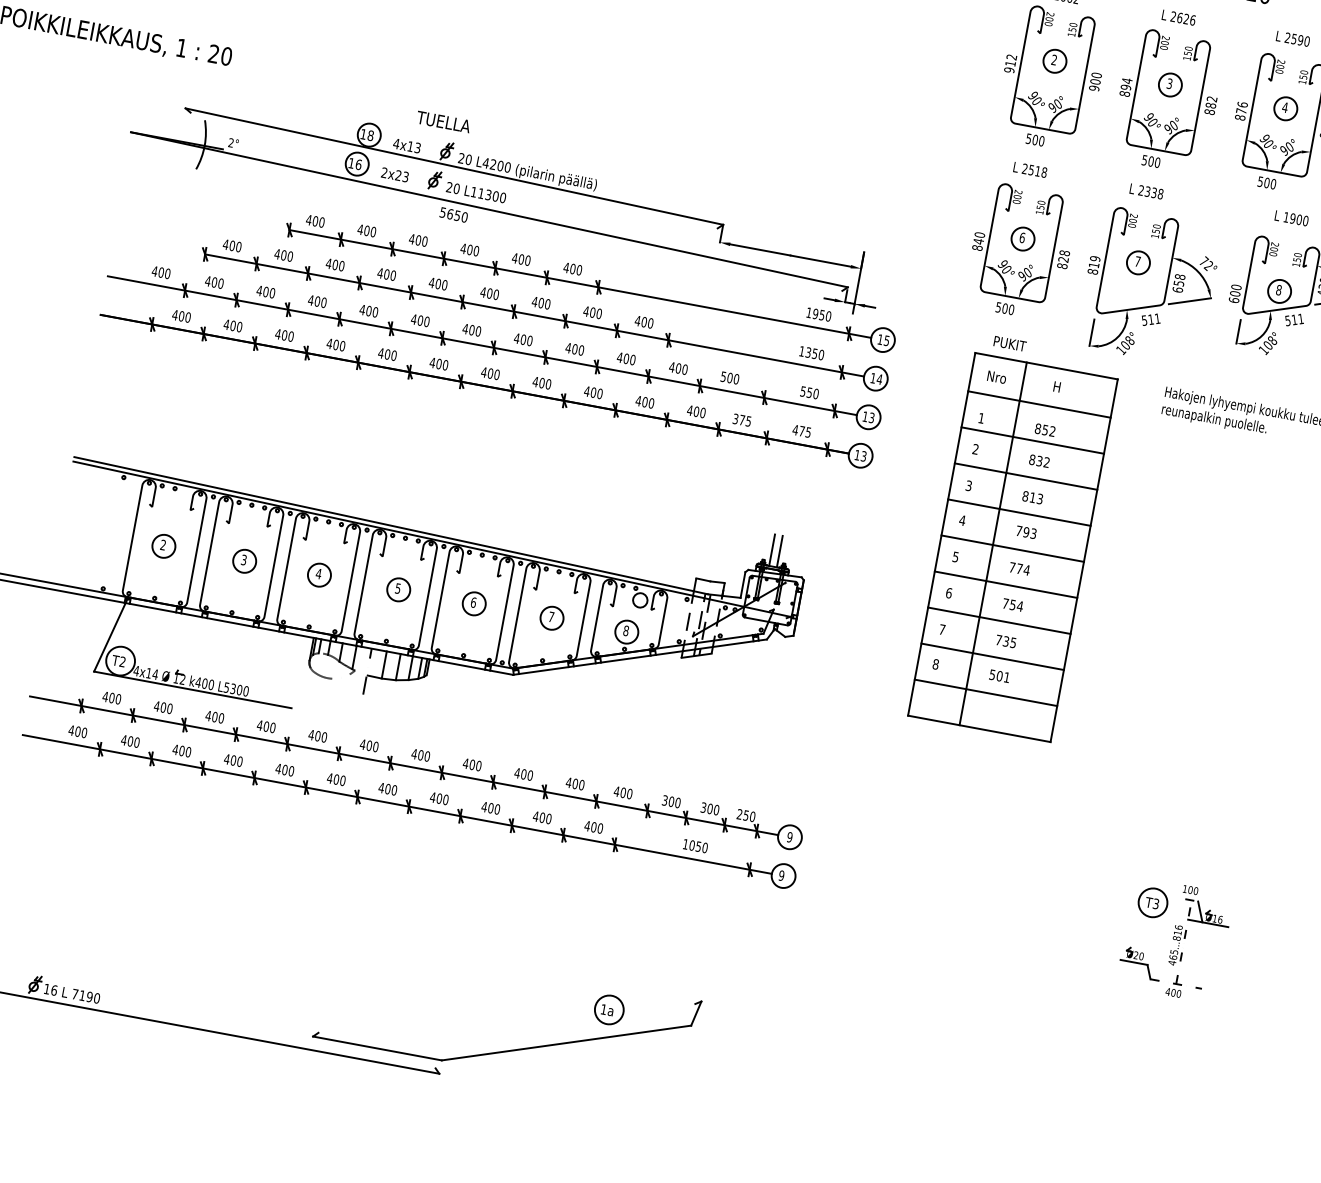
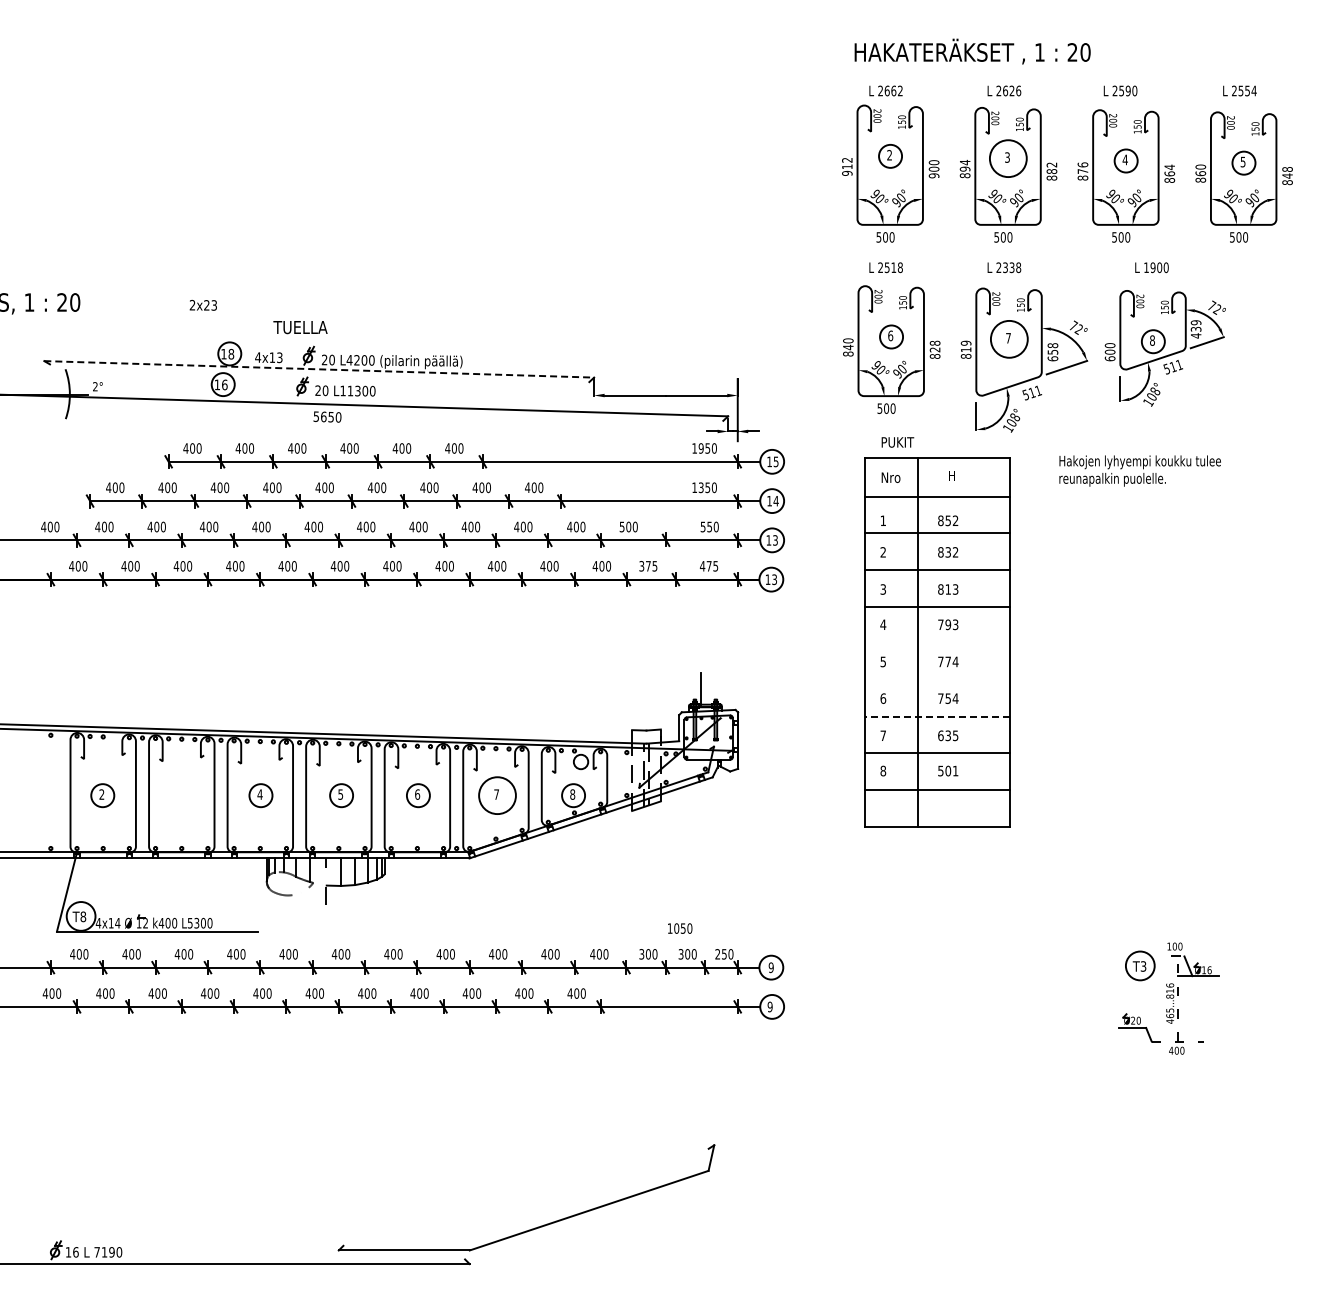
circle: (1169, 84) -> (1007, 158), size x1.6
line: (454, 166) -> (319, 369), solid -> dashed
text: (394, 173) -> (202, 304), moved
circle: (1137, 261) -> (1008, 338), size x1.6
line: (1012, 548) -> (937, 643), removed
line: (780, 551) -> (709, 688), removed
part: (244, 561) -> (184, 795), removed
line: (1005, 584) -> (937, 679), removed
circle: (552, 618) -> (497, 795), size x1.6
line: (999, 620) -> (937, 716), solid -> dashed
text: (998, 639) -> (940, 735), 735 -> 635
text: (122, 661) -> (83, 916), T2 -> T8
text: (695, 846) -> (680, 928), moved
part: (609, 1010) -> (625, 1170), removed

